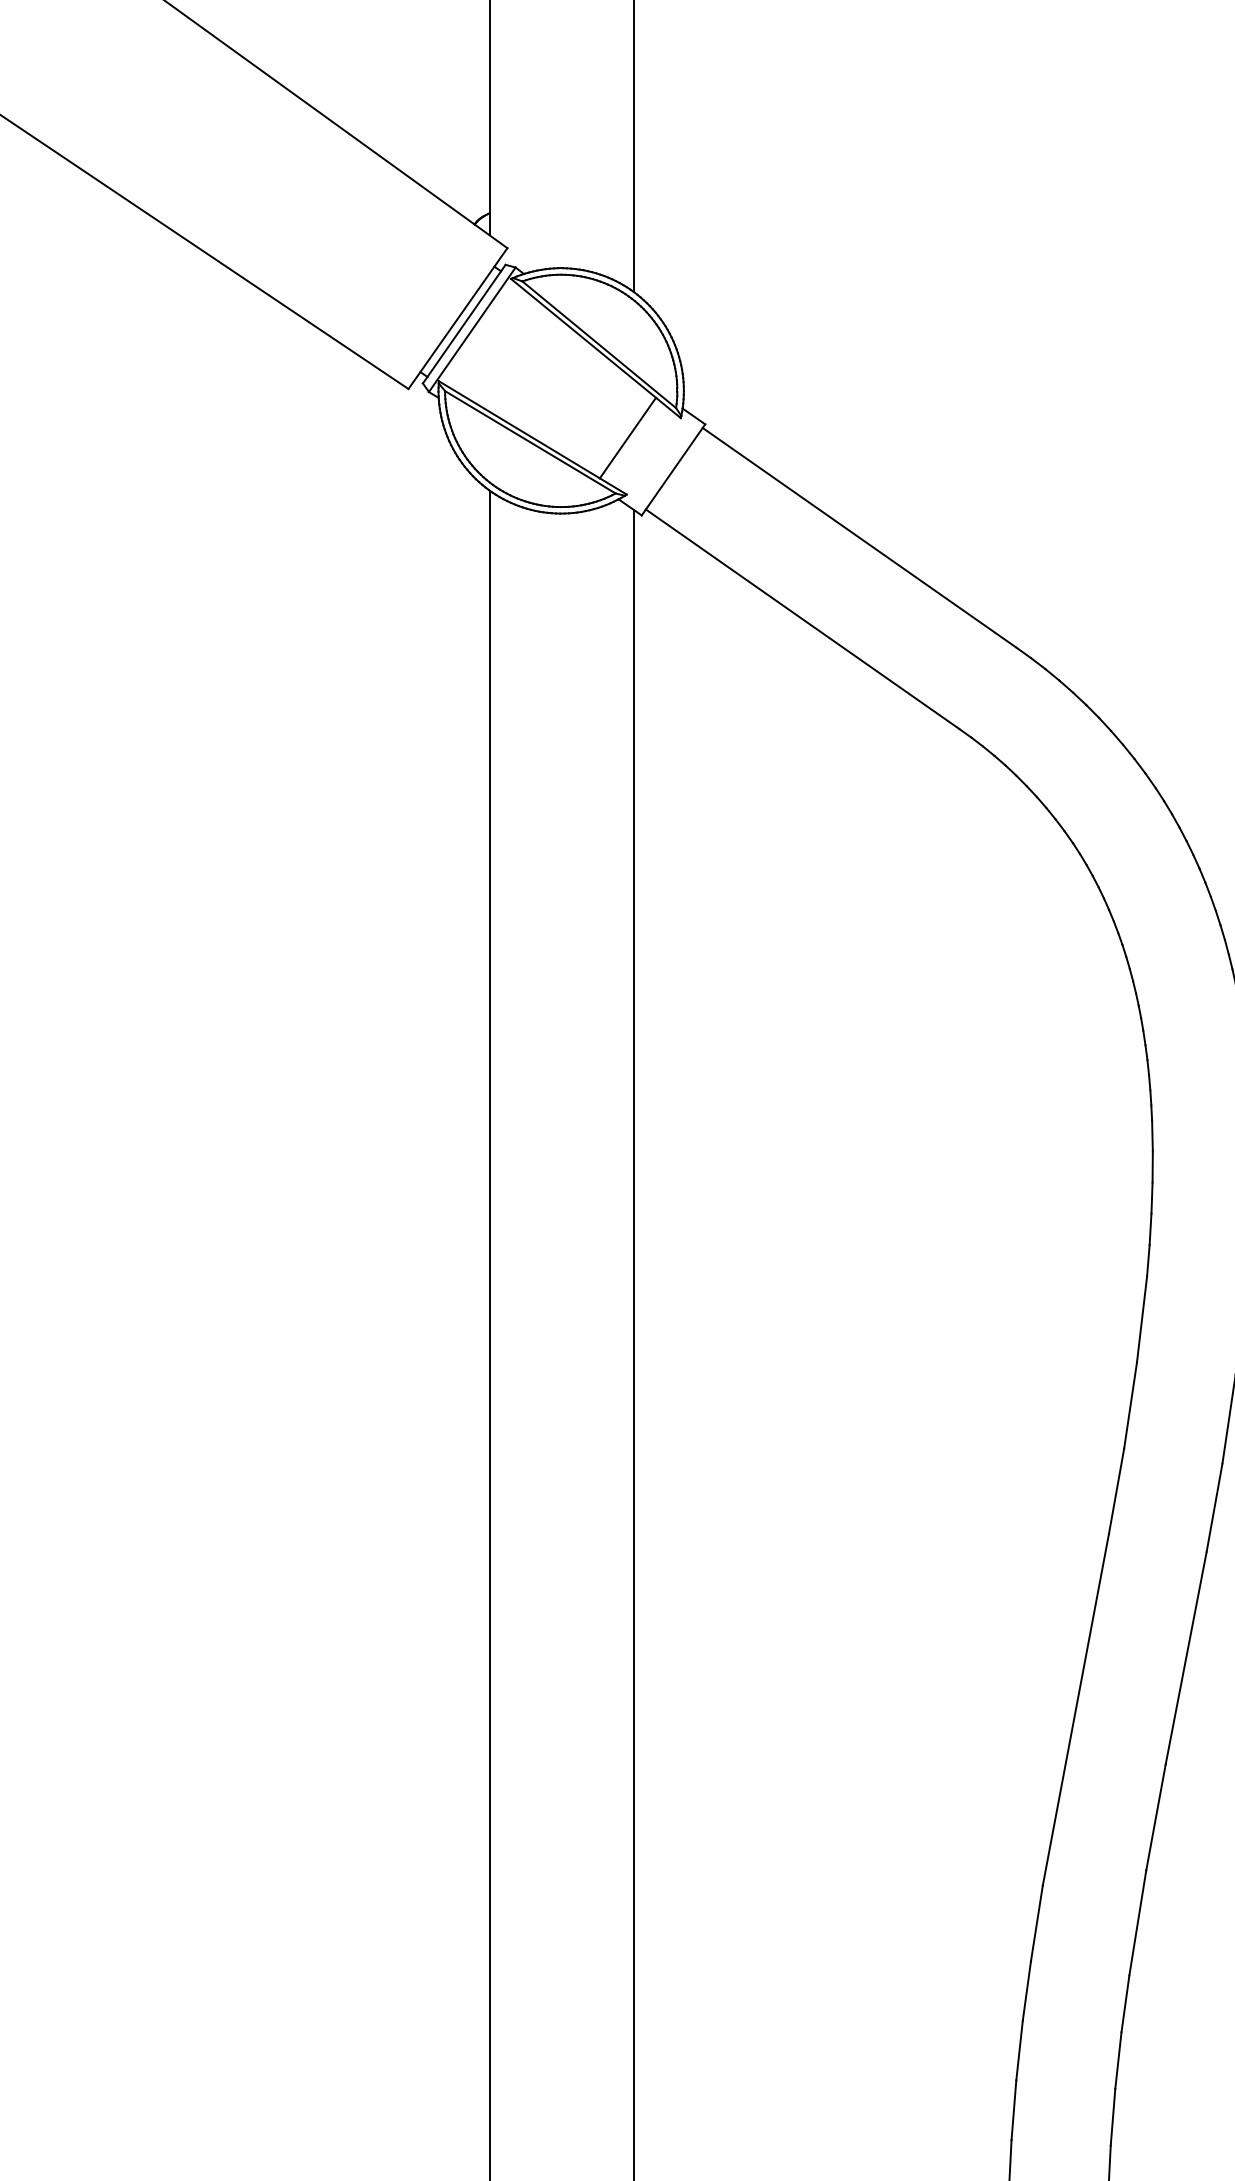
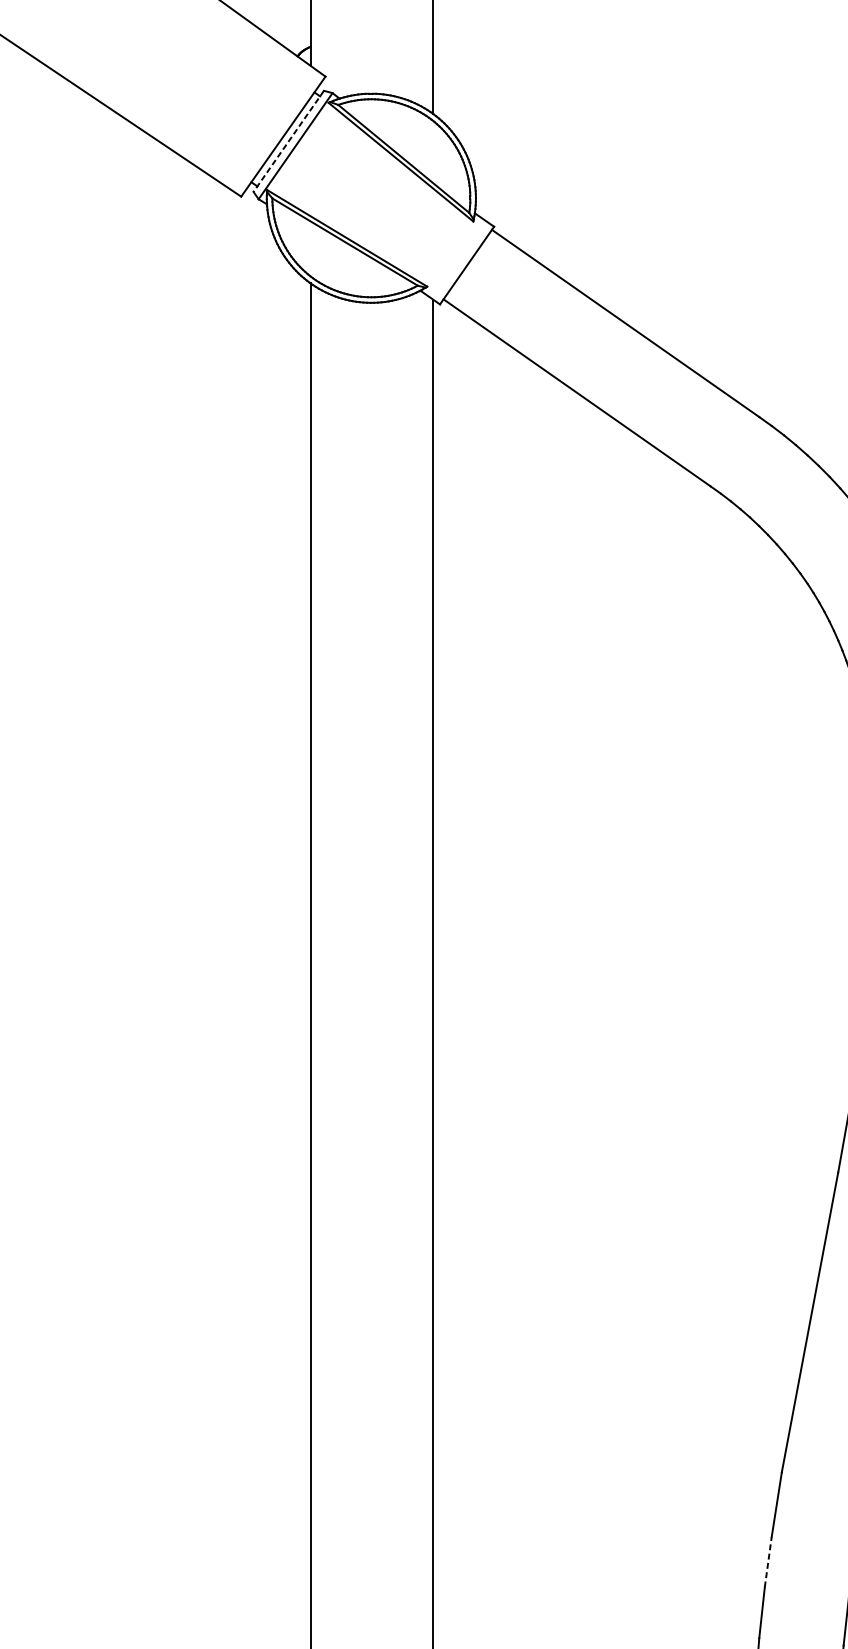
line: (463, 324) -> (288, 141), solid -> dashed
line: (627, 437) -> (427, 237), removed
line: (1026, 1991) -> (767, 1562), solid -> dashed

